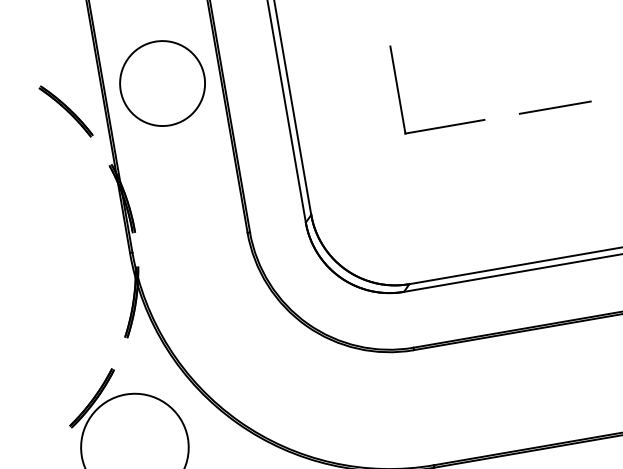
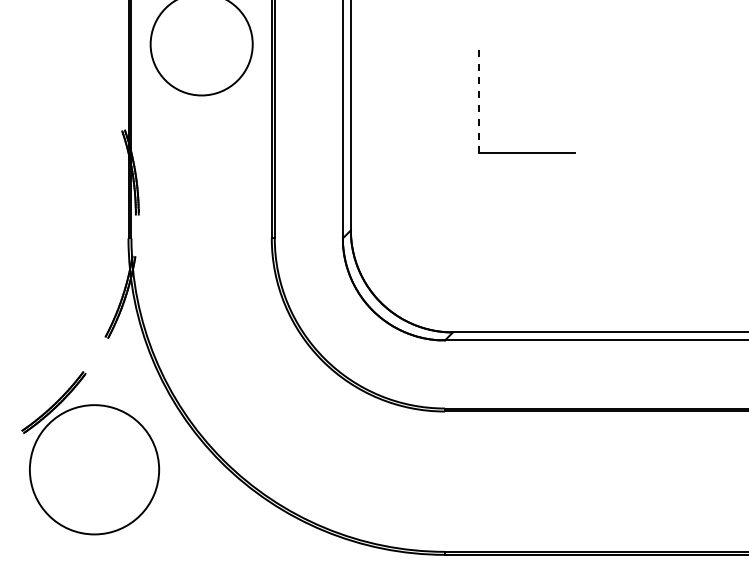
line: (398, 89) -> (479, 99), solid -> dashed
line: (555, 107) -> (661, 153), removed
part: (65, 111) -> (81, 57), removed

